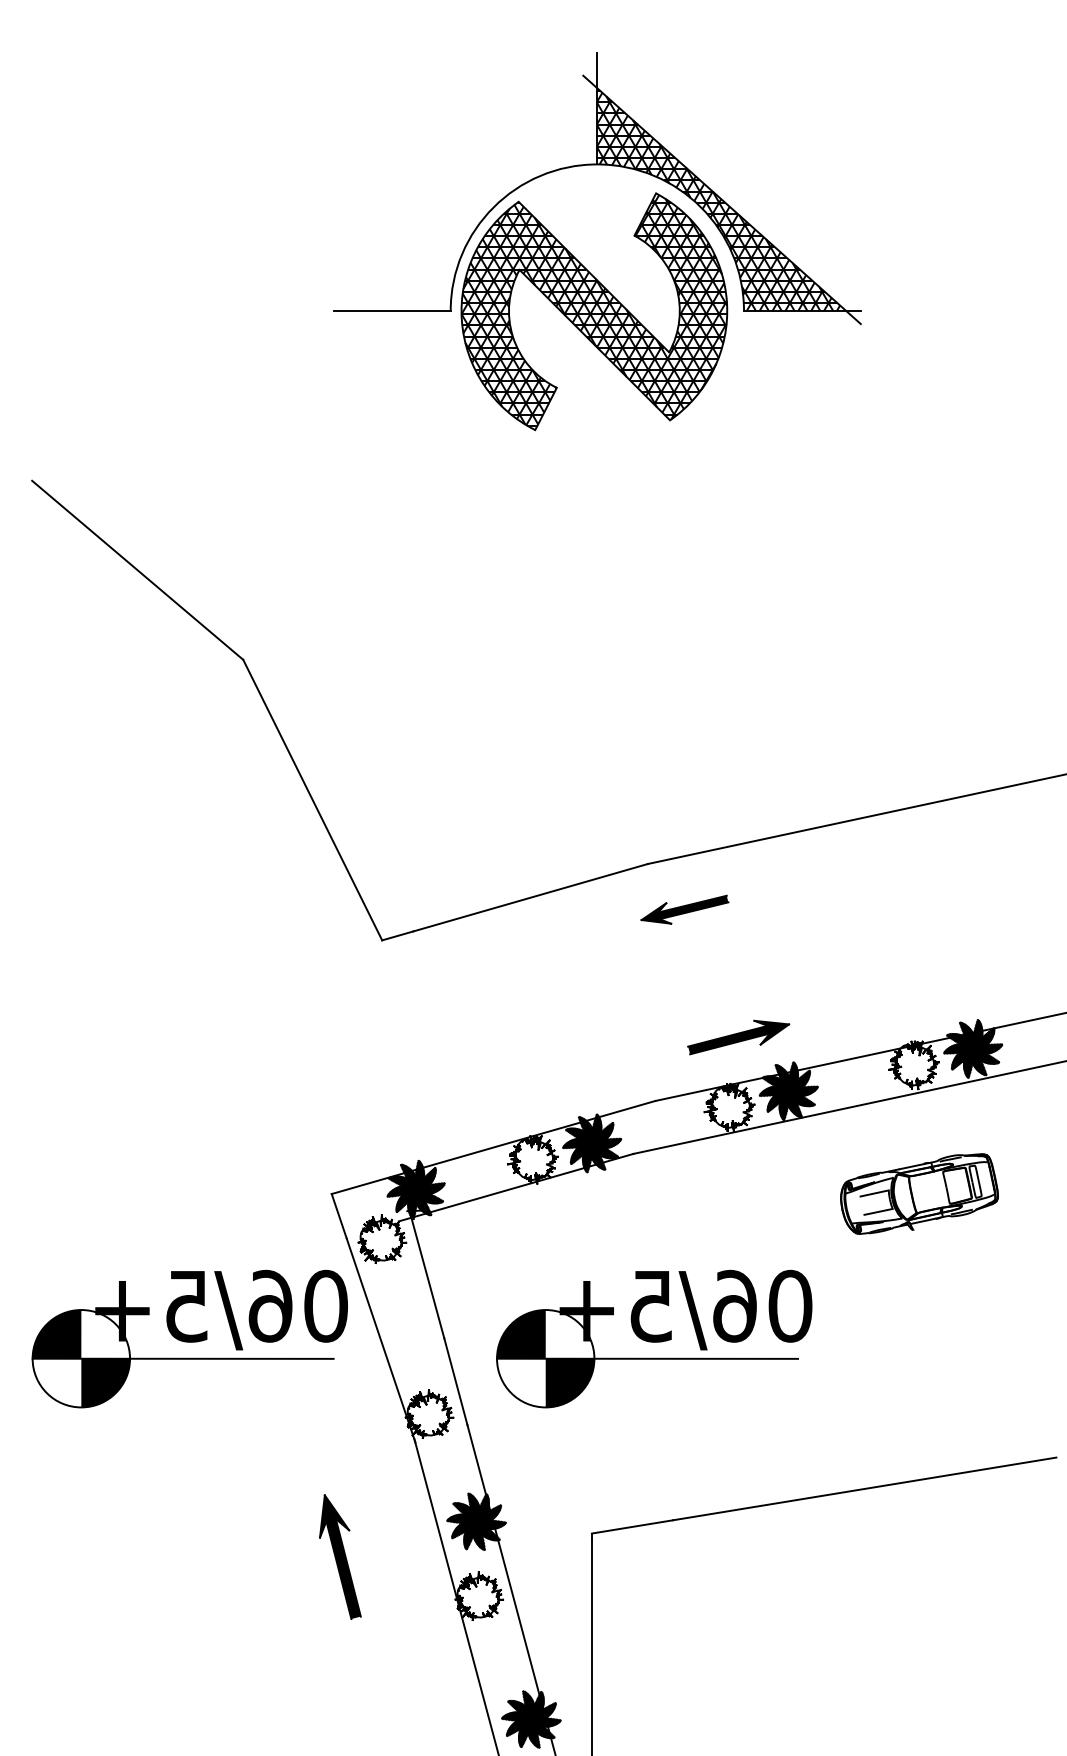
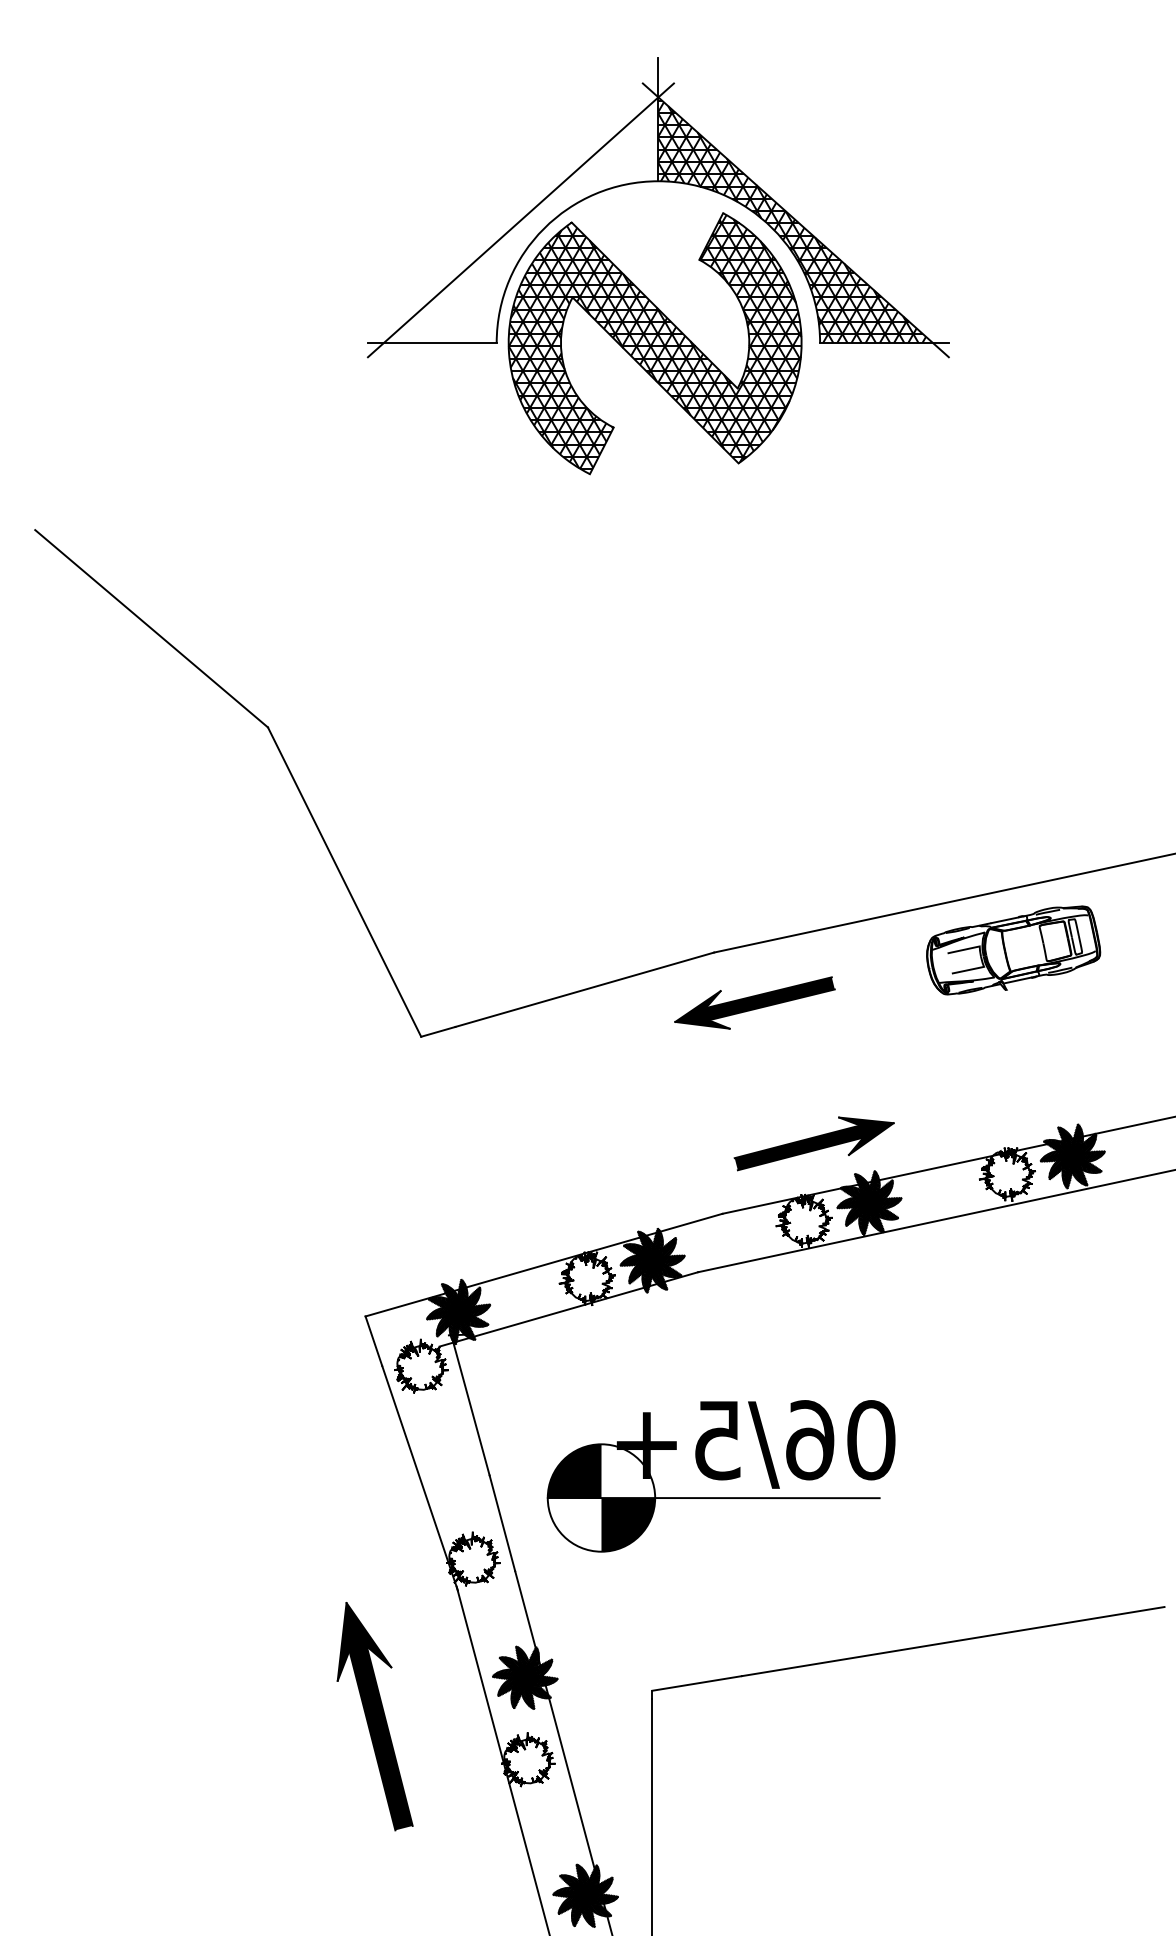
line: (472, 200) -> (520, 220), added
part: (684, 909) -> (754, 1002), size x1.67
part: (738, 1037) -> (813, 1143), size x1.43
part: (919, 1194) -> (1013, 950), moved
part: (189, 1339) -> (208, 1476), removed
part: (339, 1556) -> (374, 1716), size x1.67

